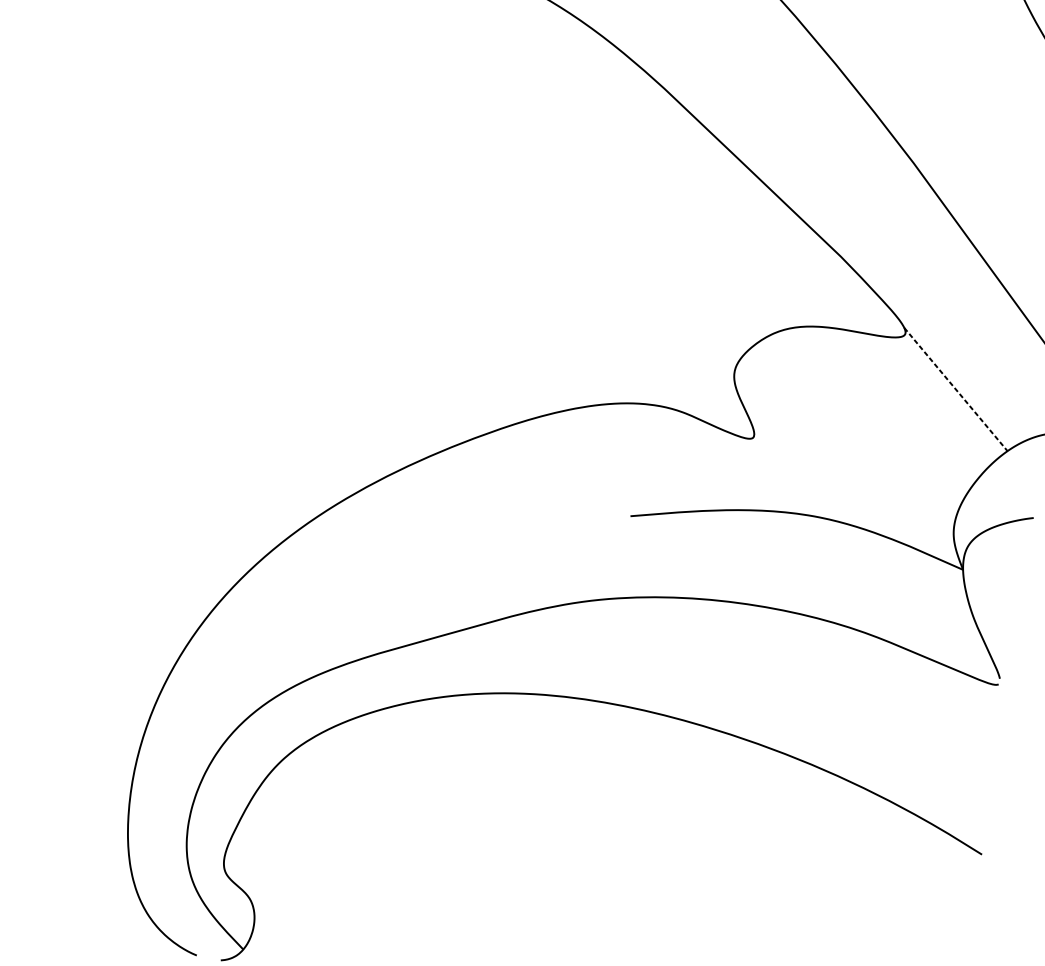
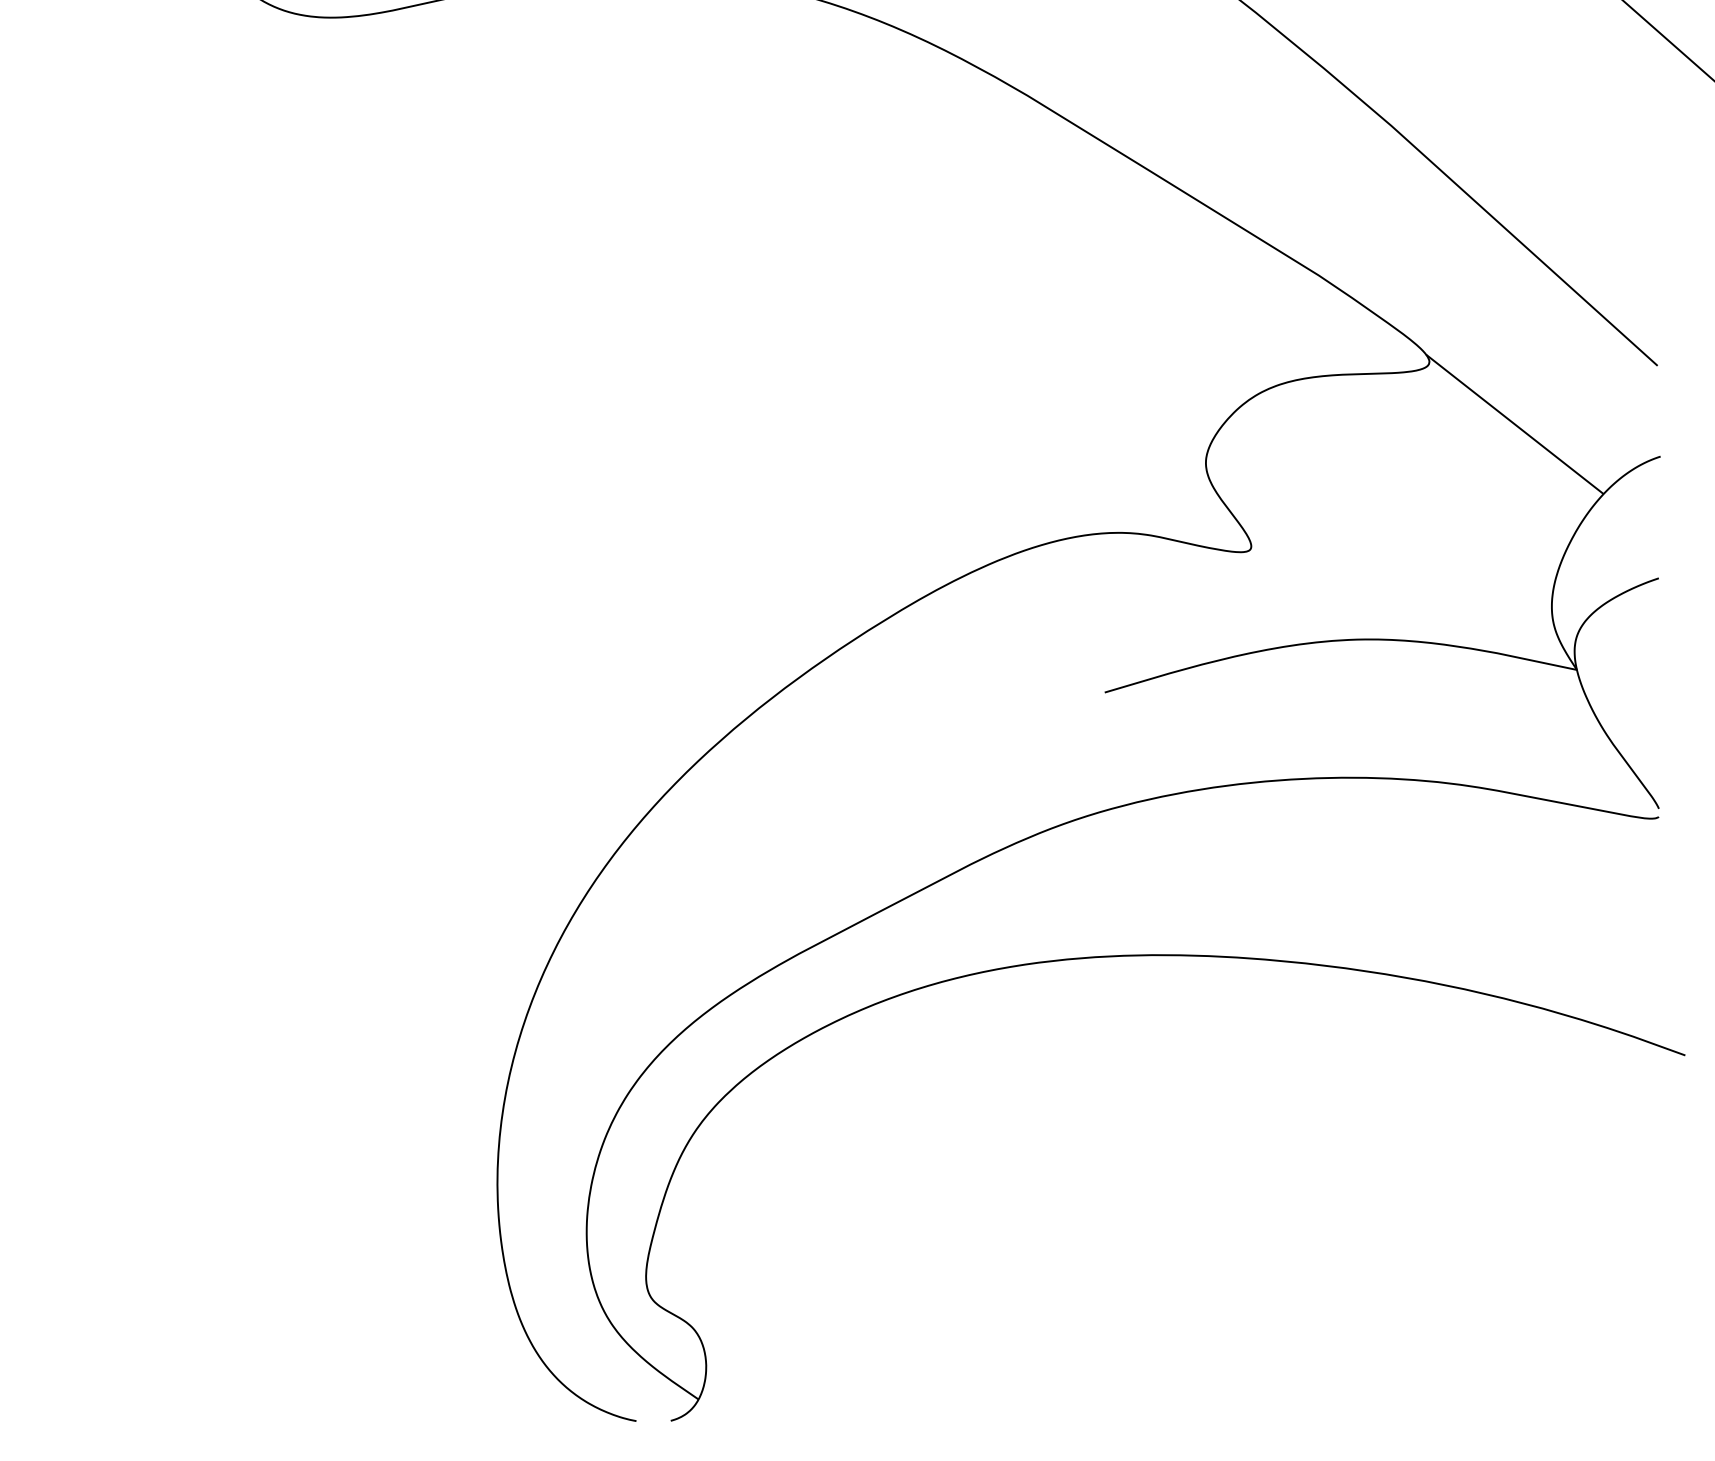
line: (955, 389) -> (1514, 424), dashed -> solid

